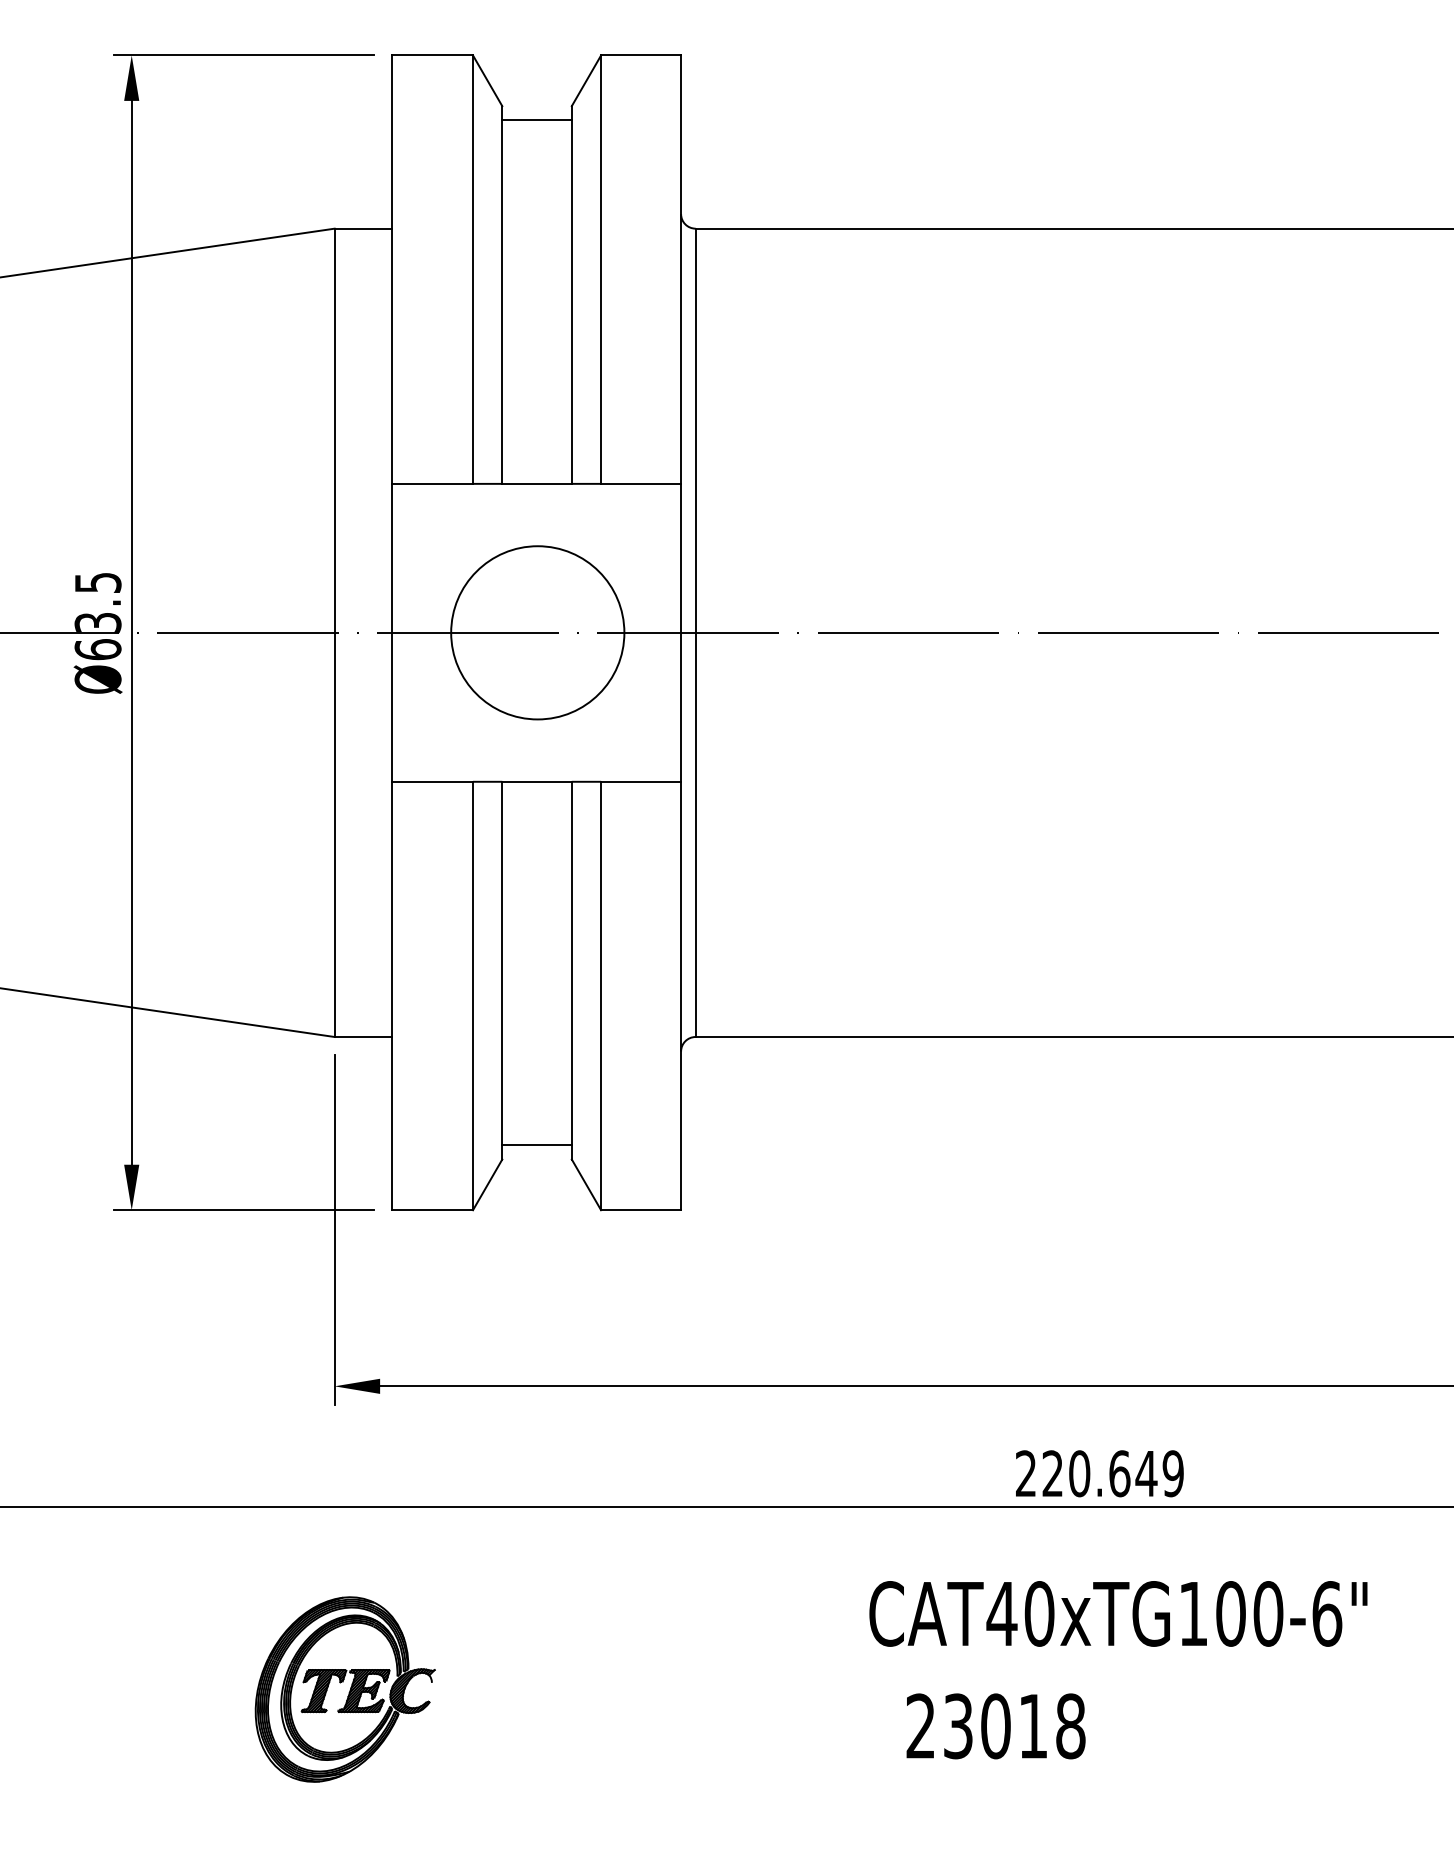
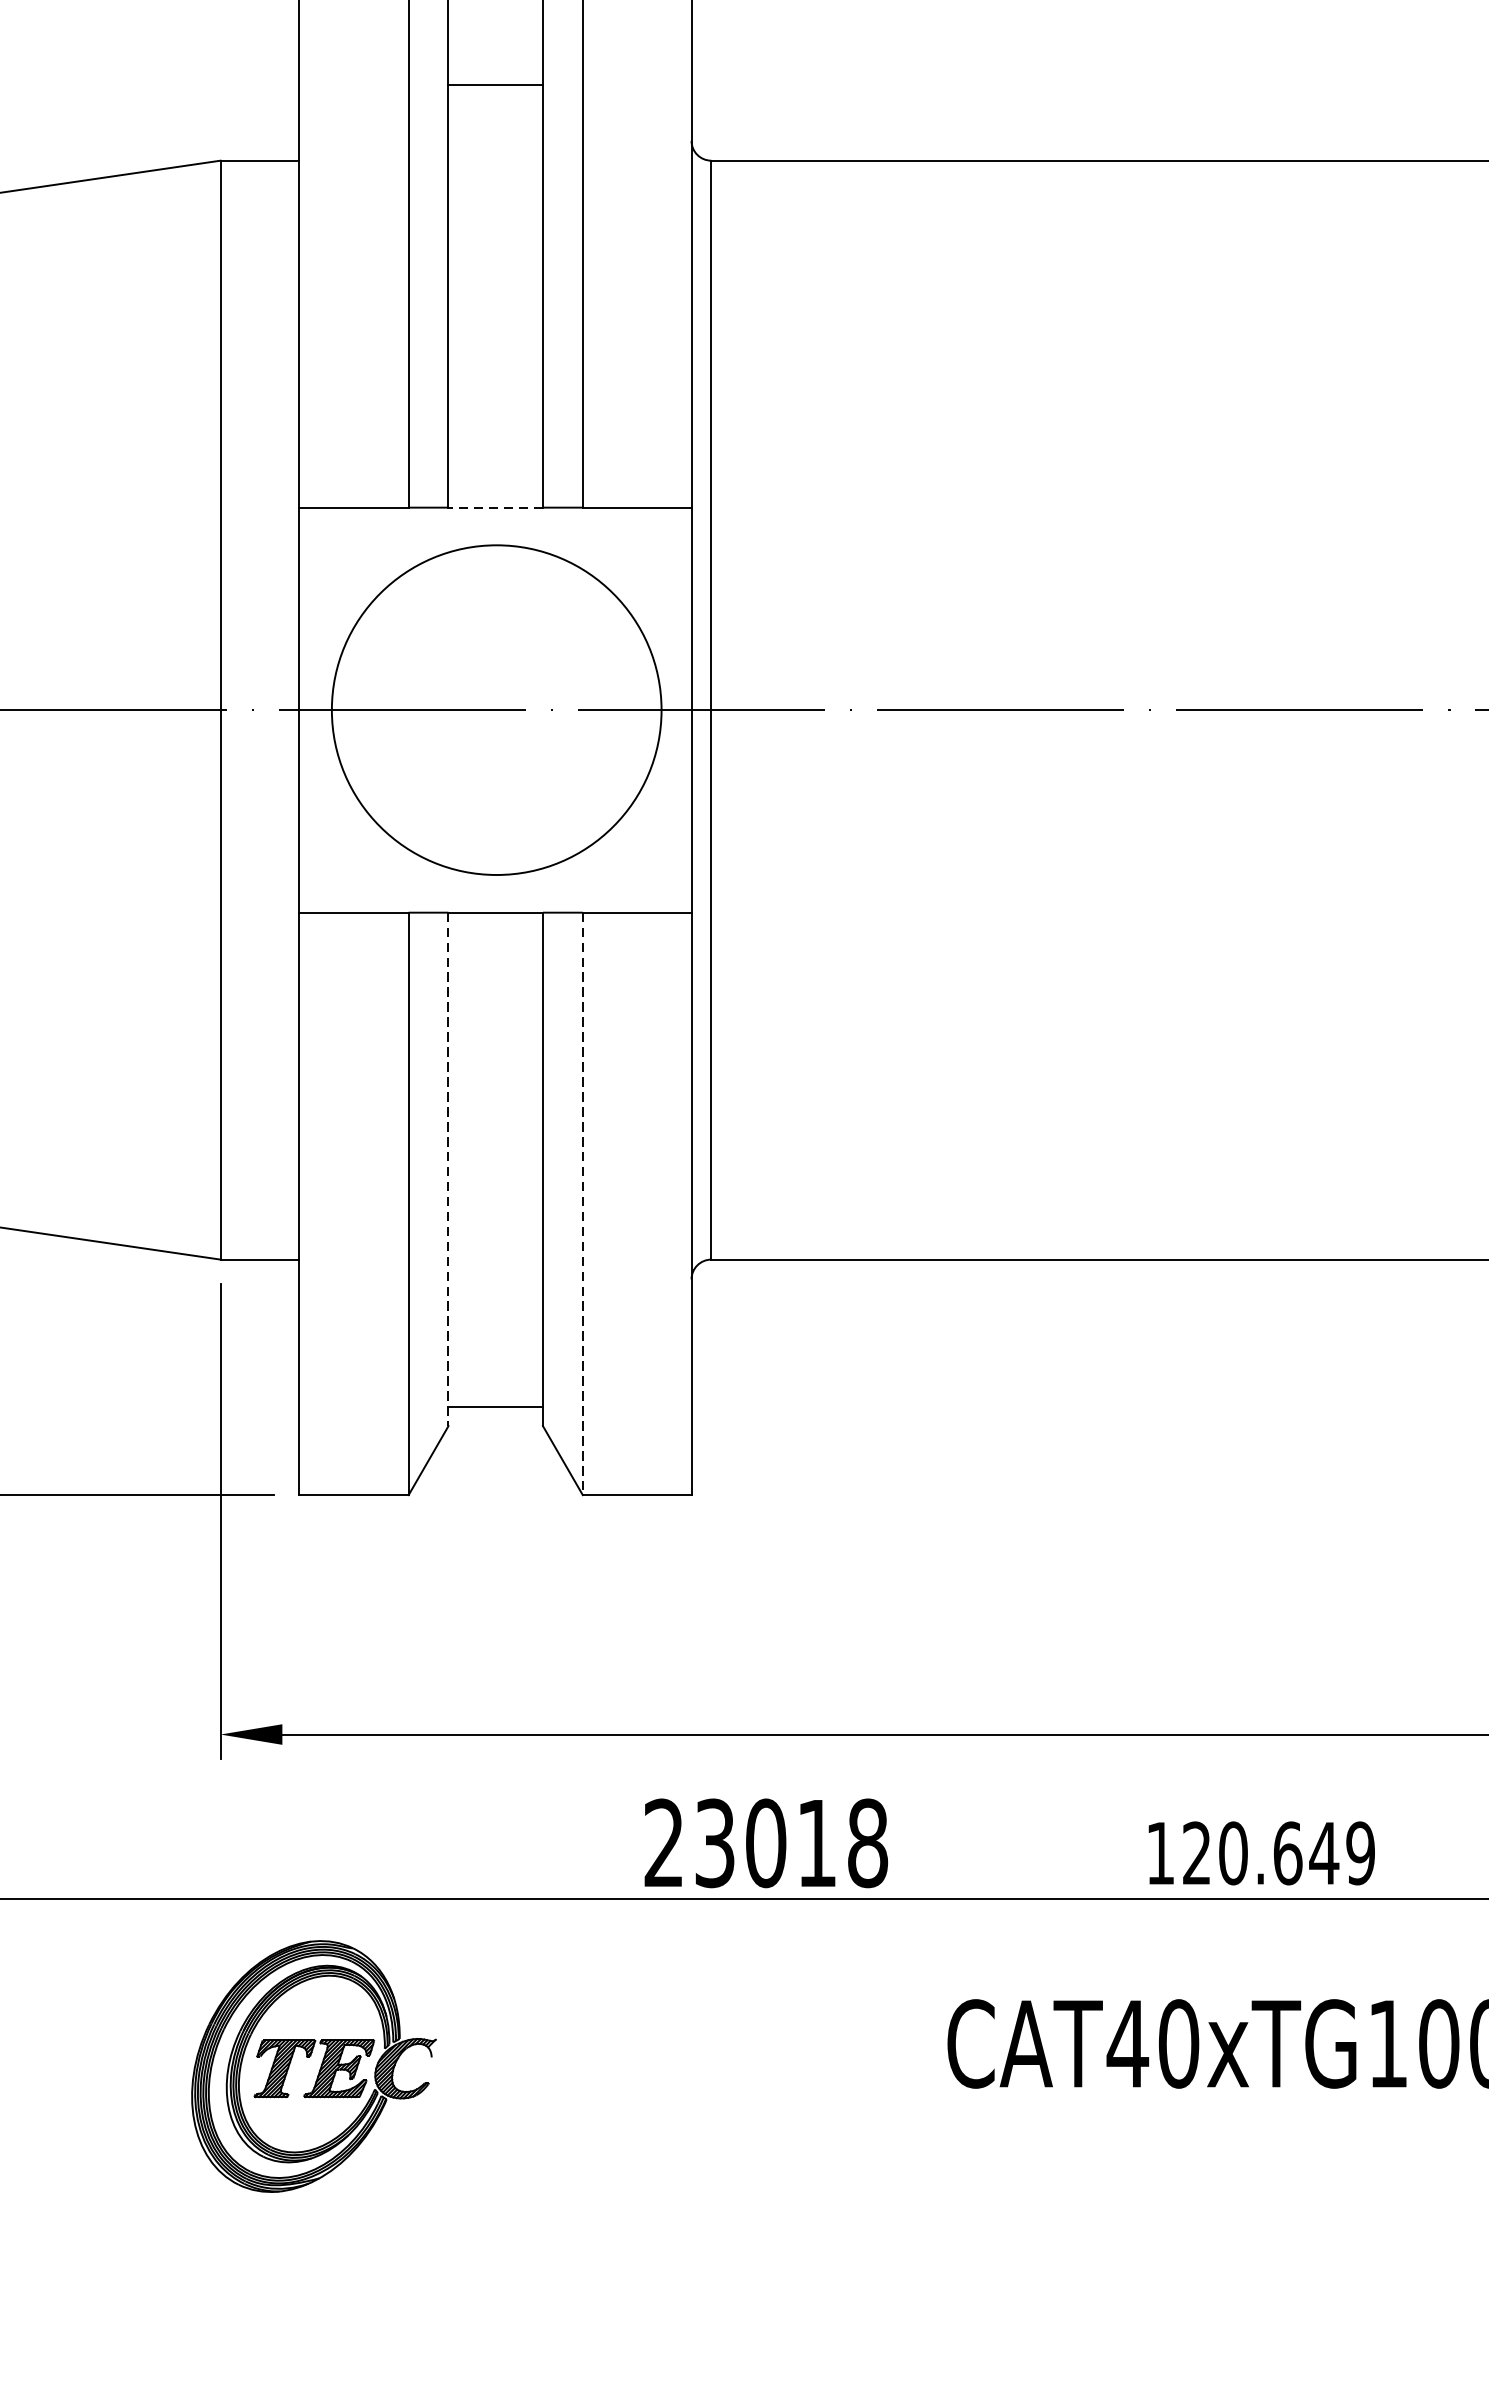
line: (536, 120) -> (494, 85), moved
line: (537, 483) -> (496, 507), solid -> dashed
circle: (537, 632) -> (496, 709), size x1.4
line: (502, 970) -> (448, 1169), solid -> dashed
line: (601, 996) -> (583, 1204), solid -> dashed
text: (1025, 1473) -> (1159, 1853), 220.649 -> 120.649
part: (344, 1689) -> (312, 2066), moved
text: (995, 1726) -> (765, 1843), moved

